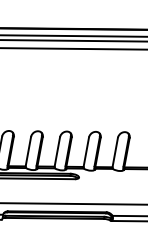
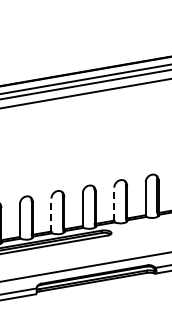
line: (28, 152) -> (51, 215), solid -> dashed
line: (86, 152) -> (114, 204), solid -> dashed

